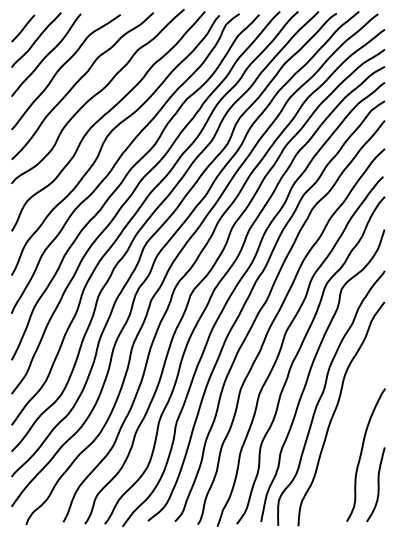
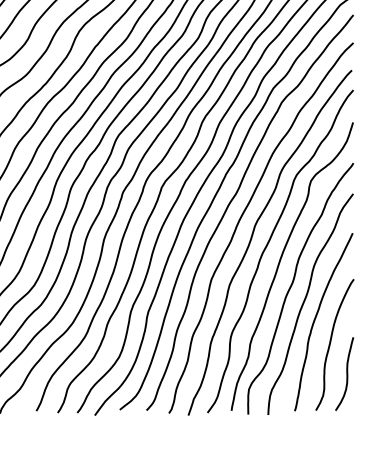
curve: (347, 427) -> (316, 317), added

